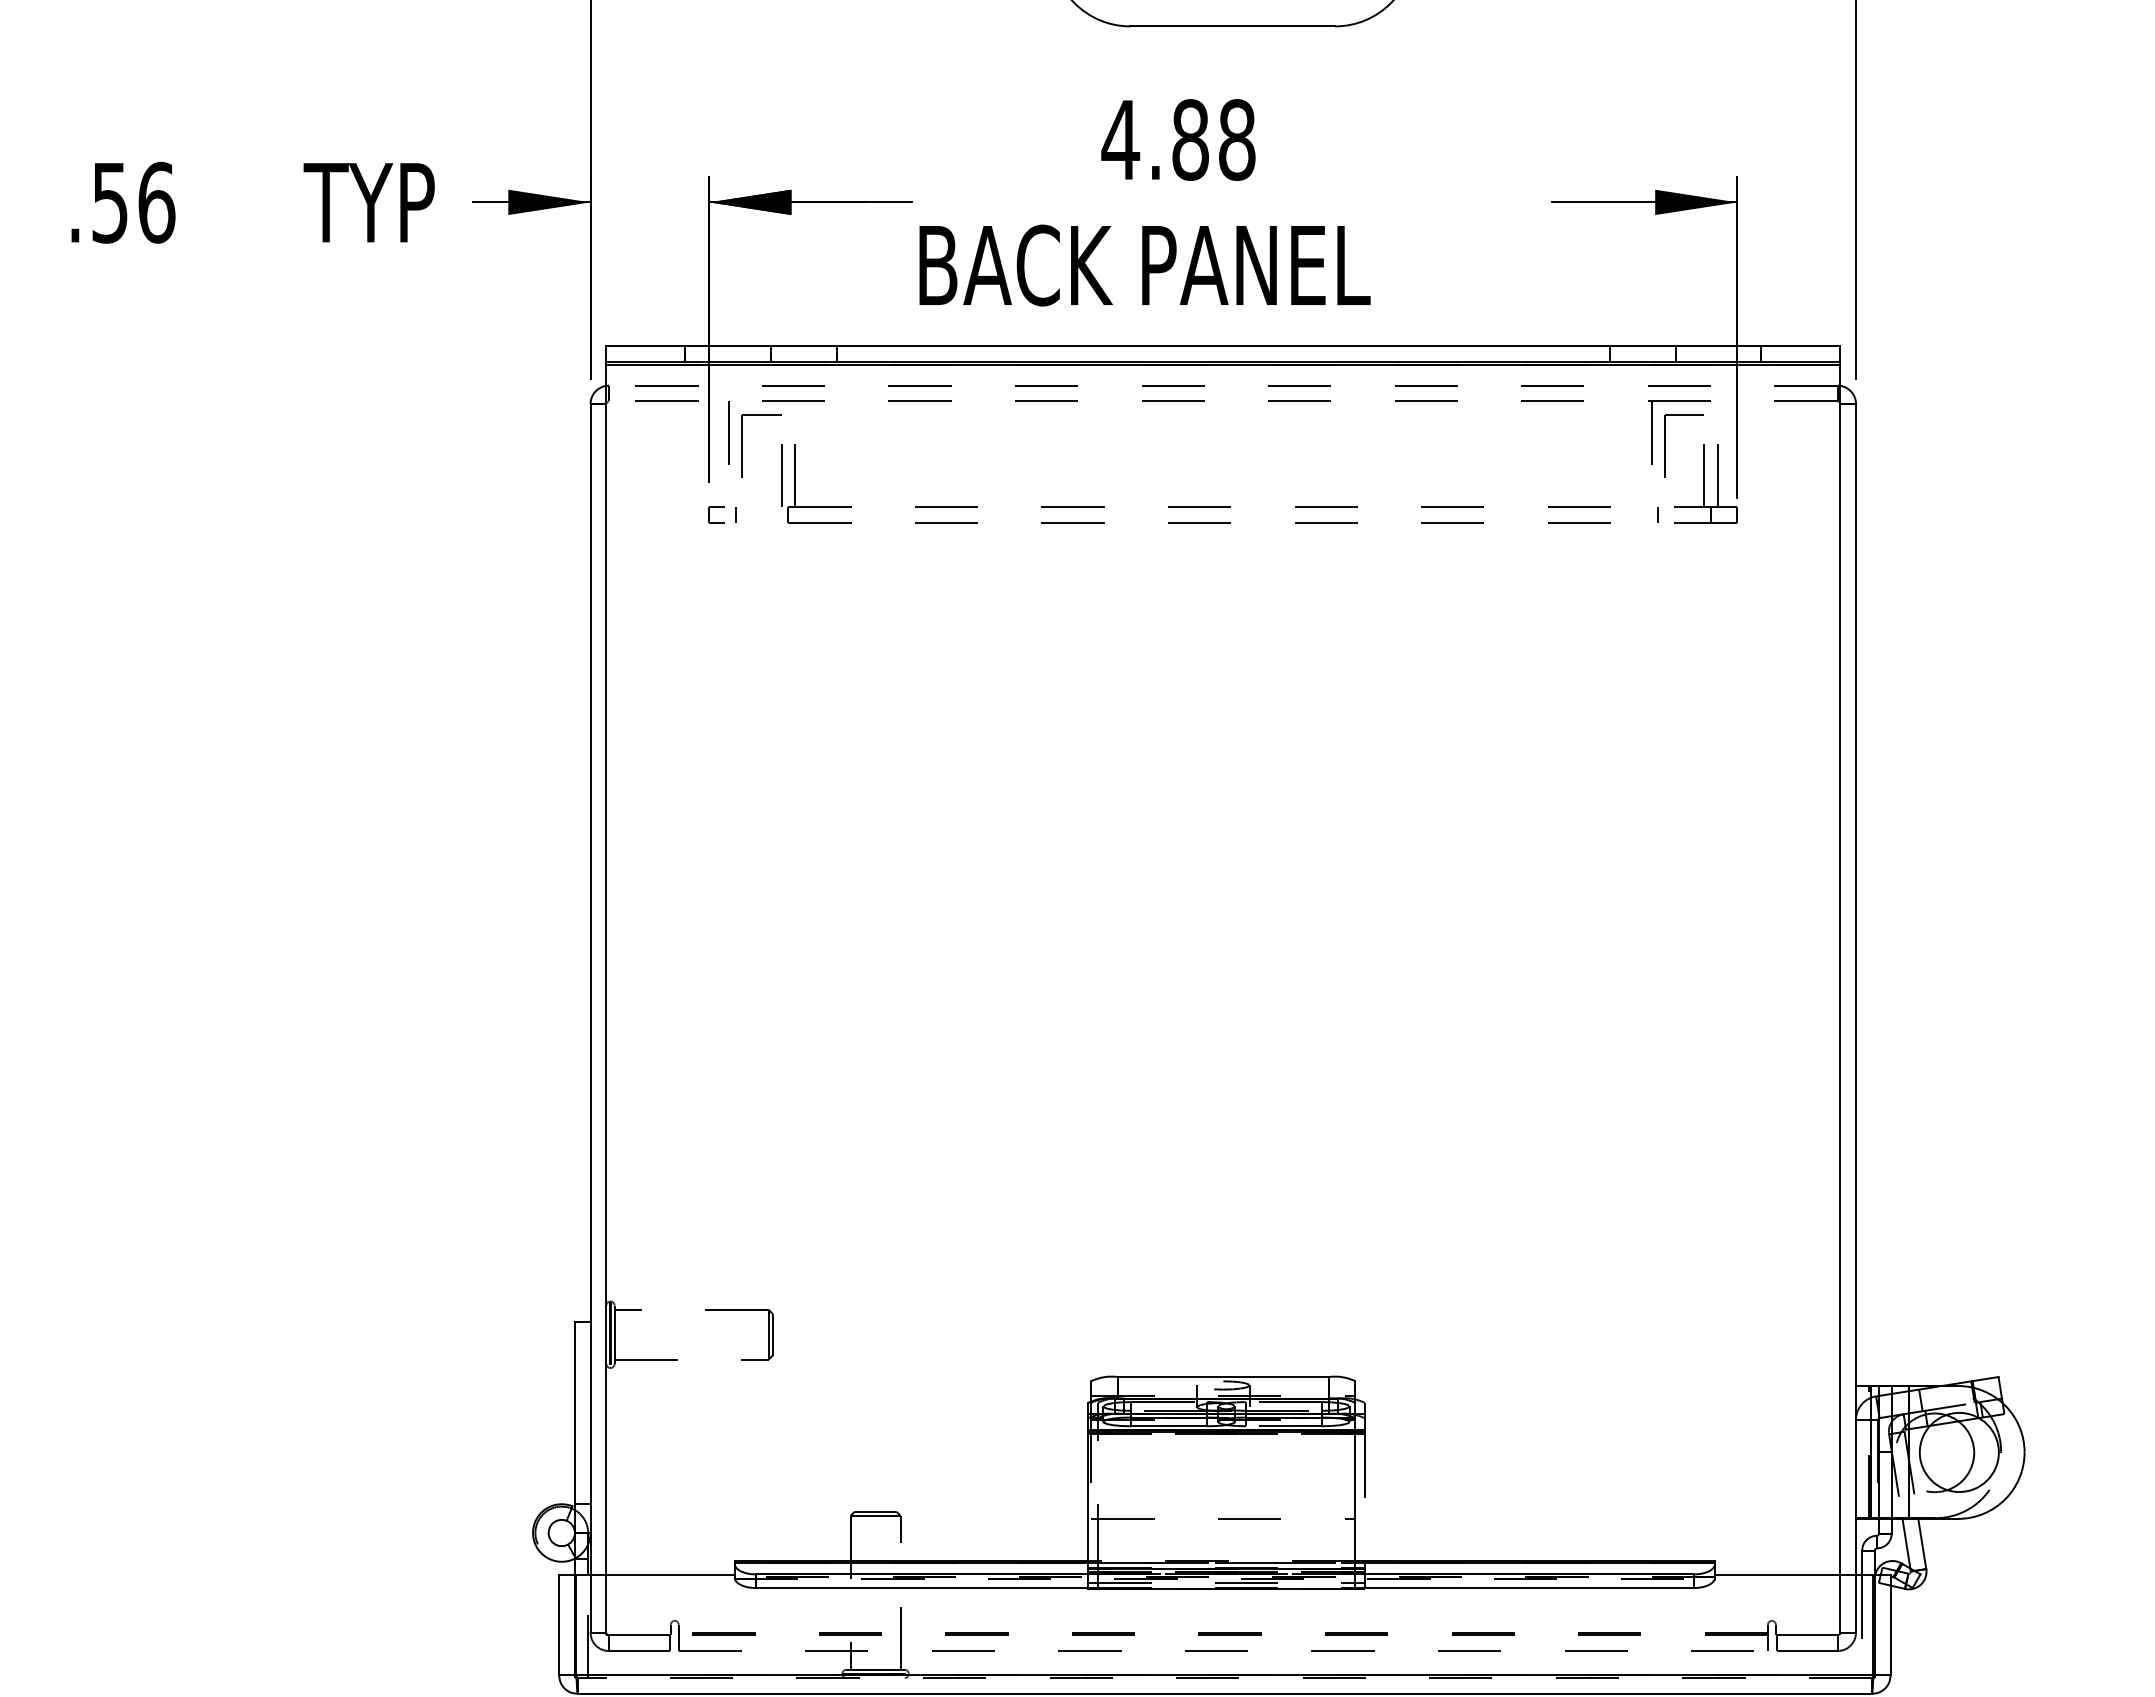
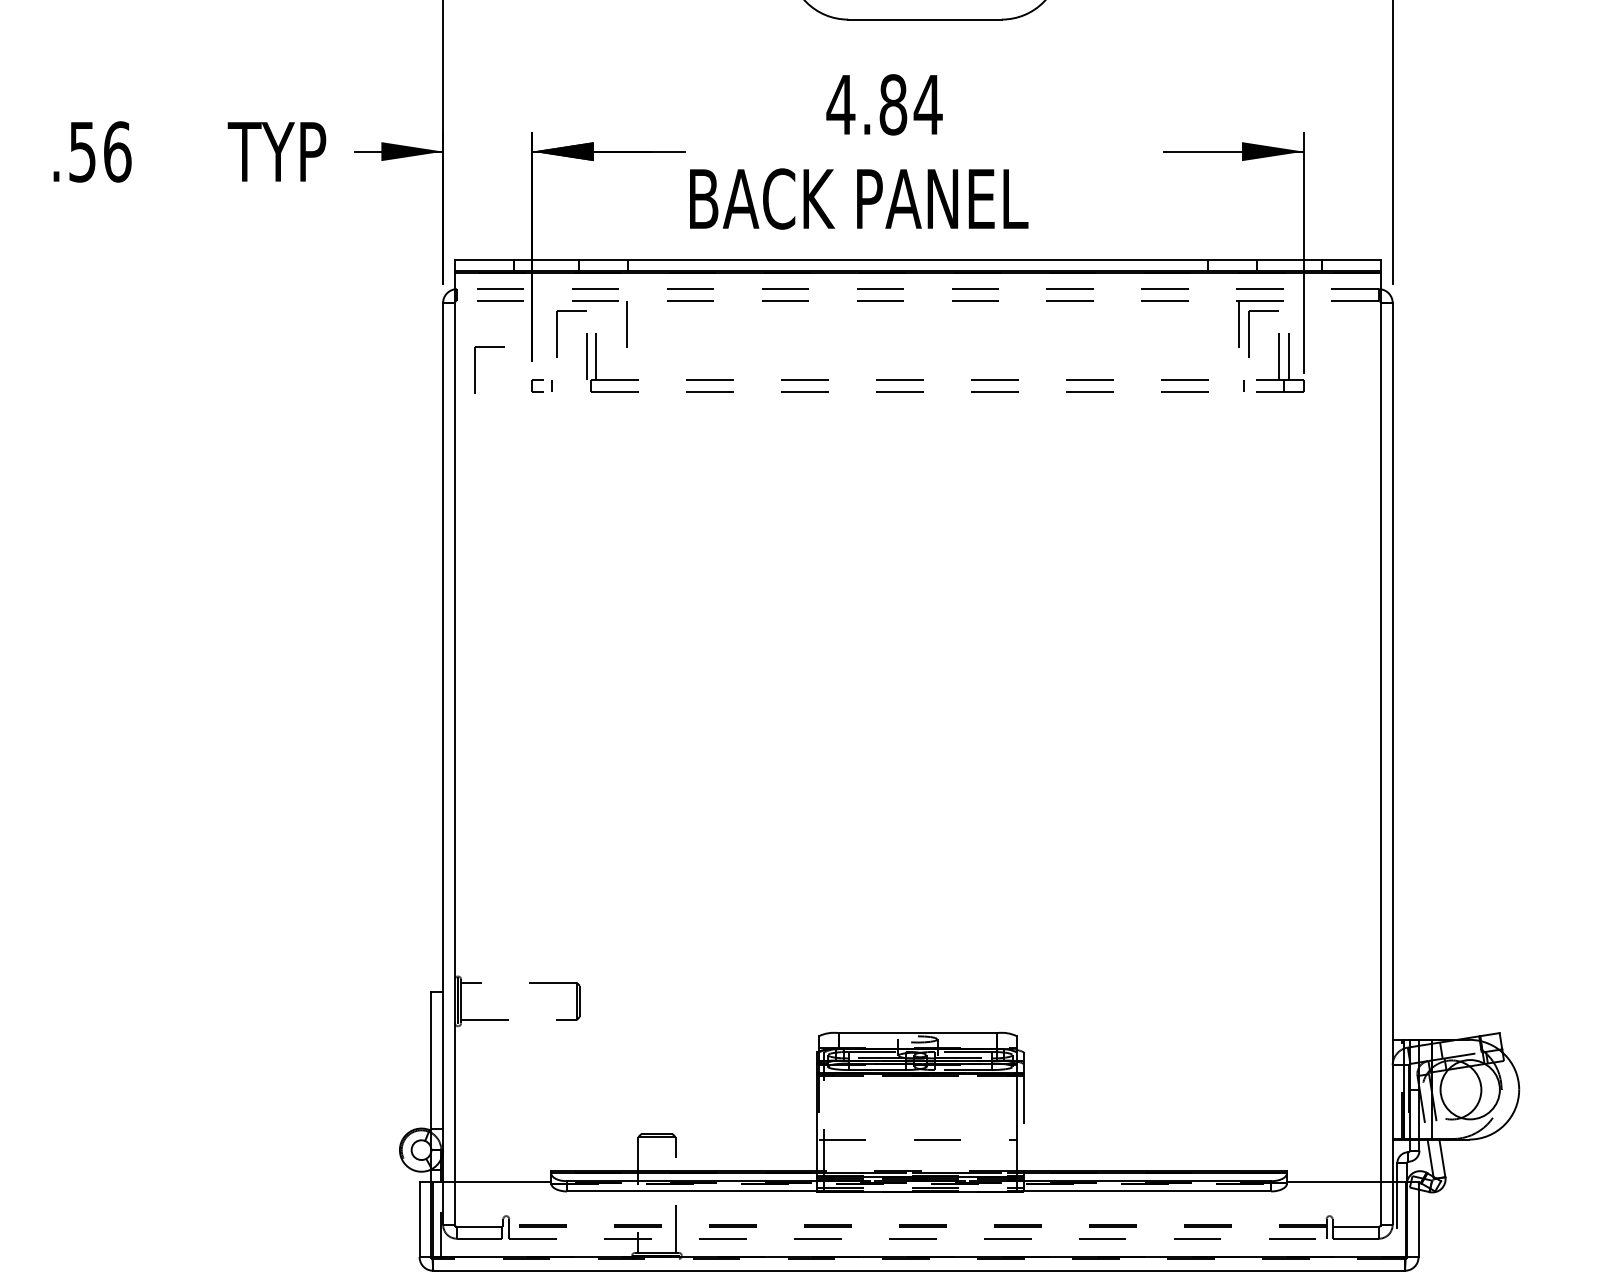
text: (1236, 139) -> (927, 104), 4.88 -> 4.84
line: (728, 432) -> (626, 324), moved
part: (633, 493) -> (475, 370), added

